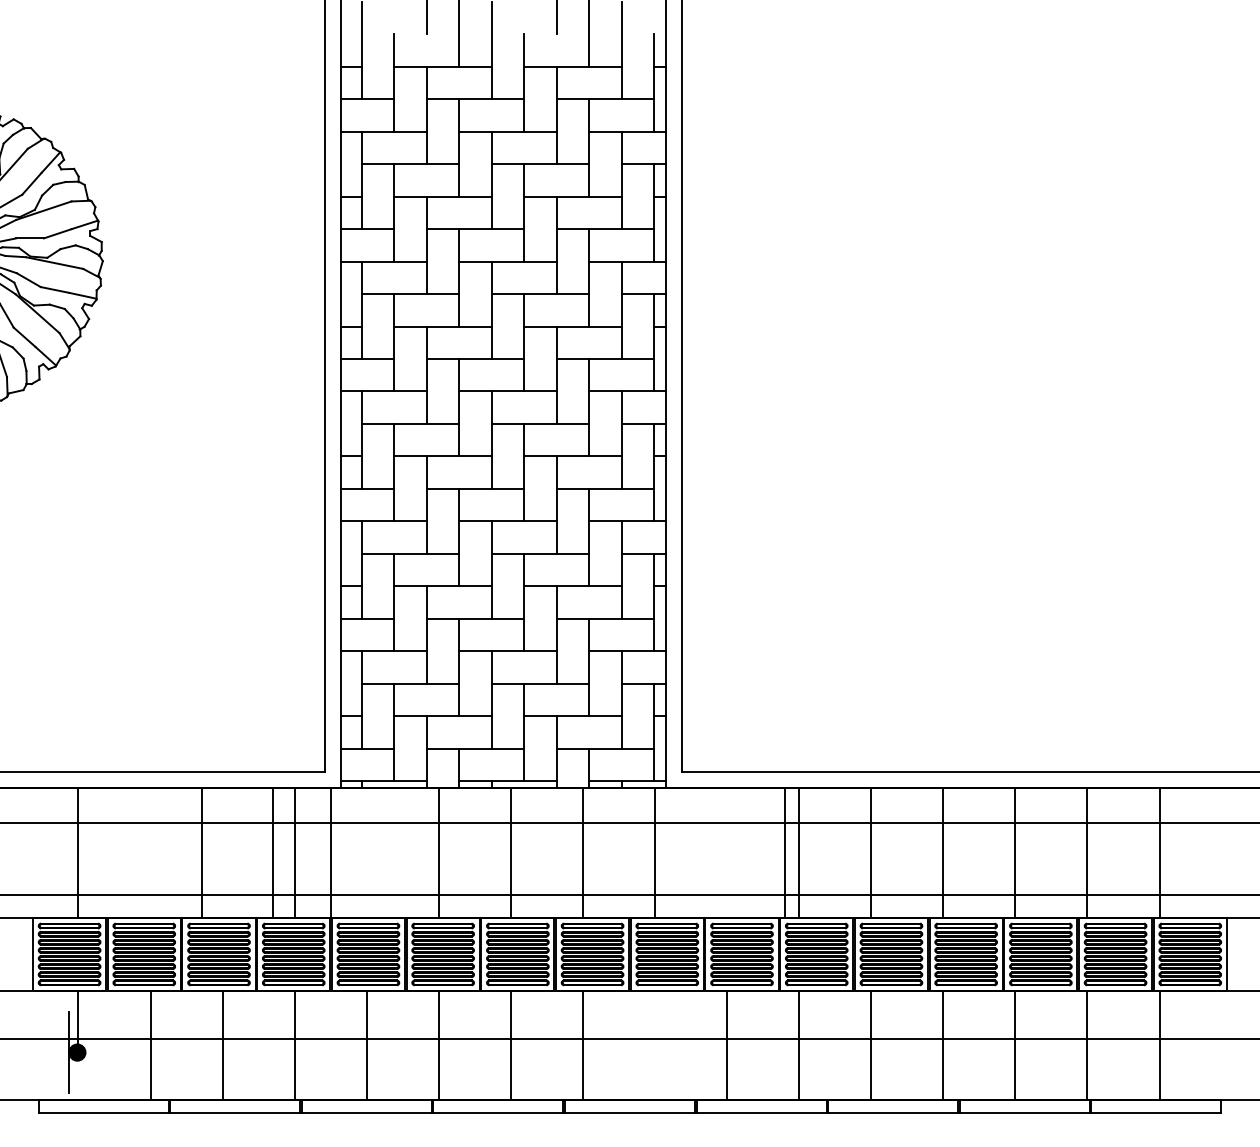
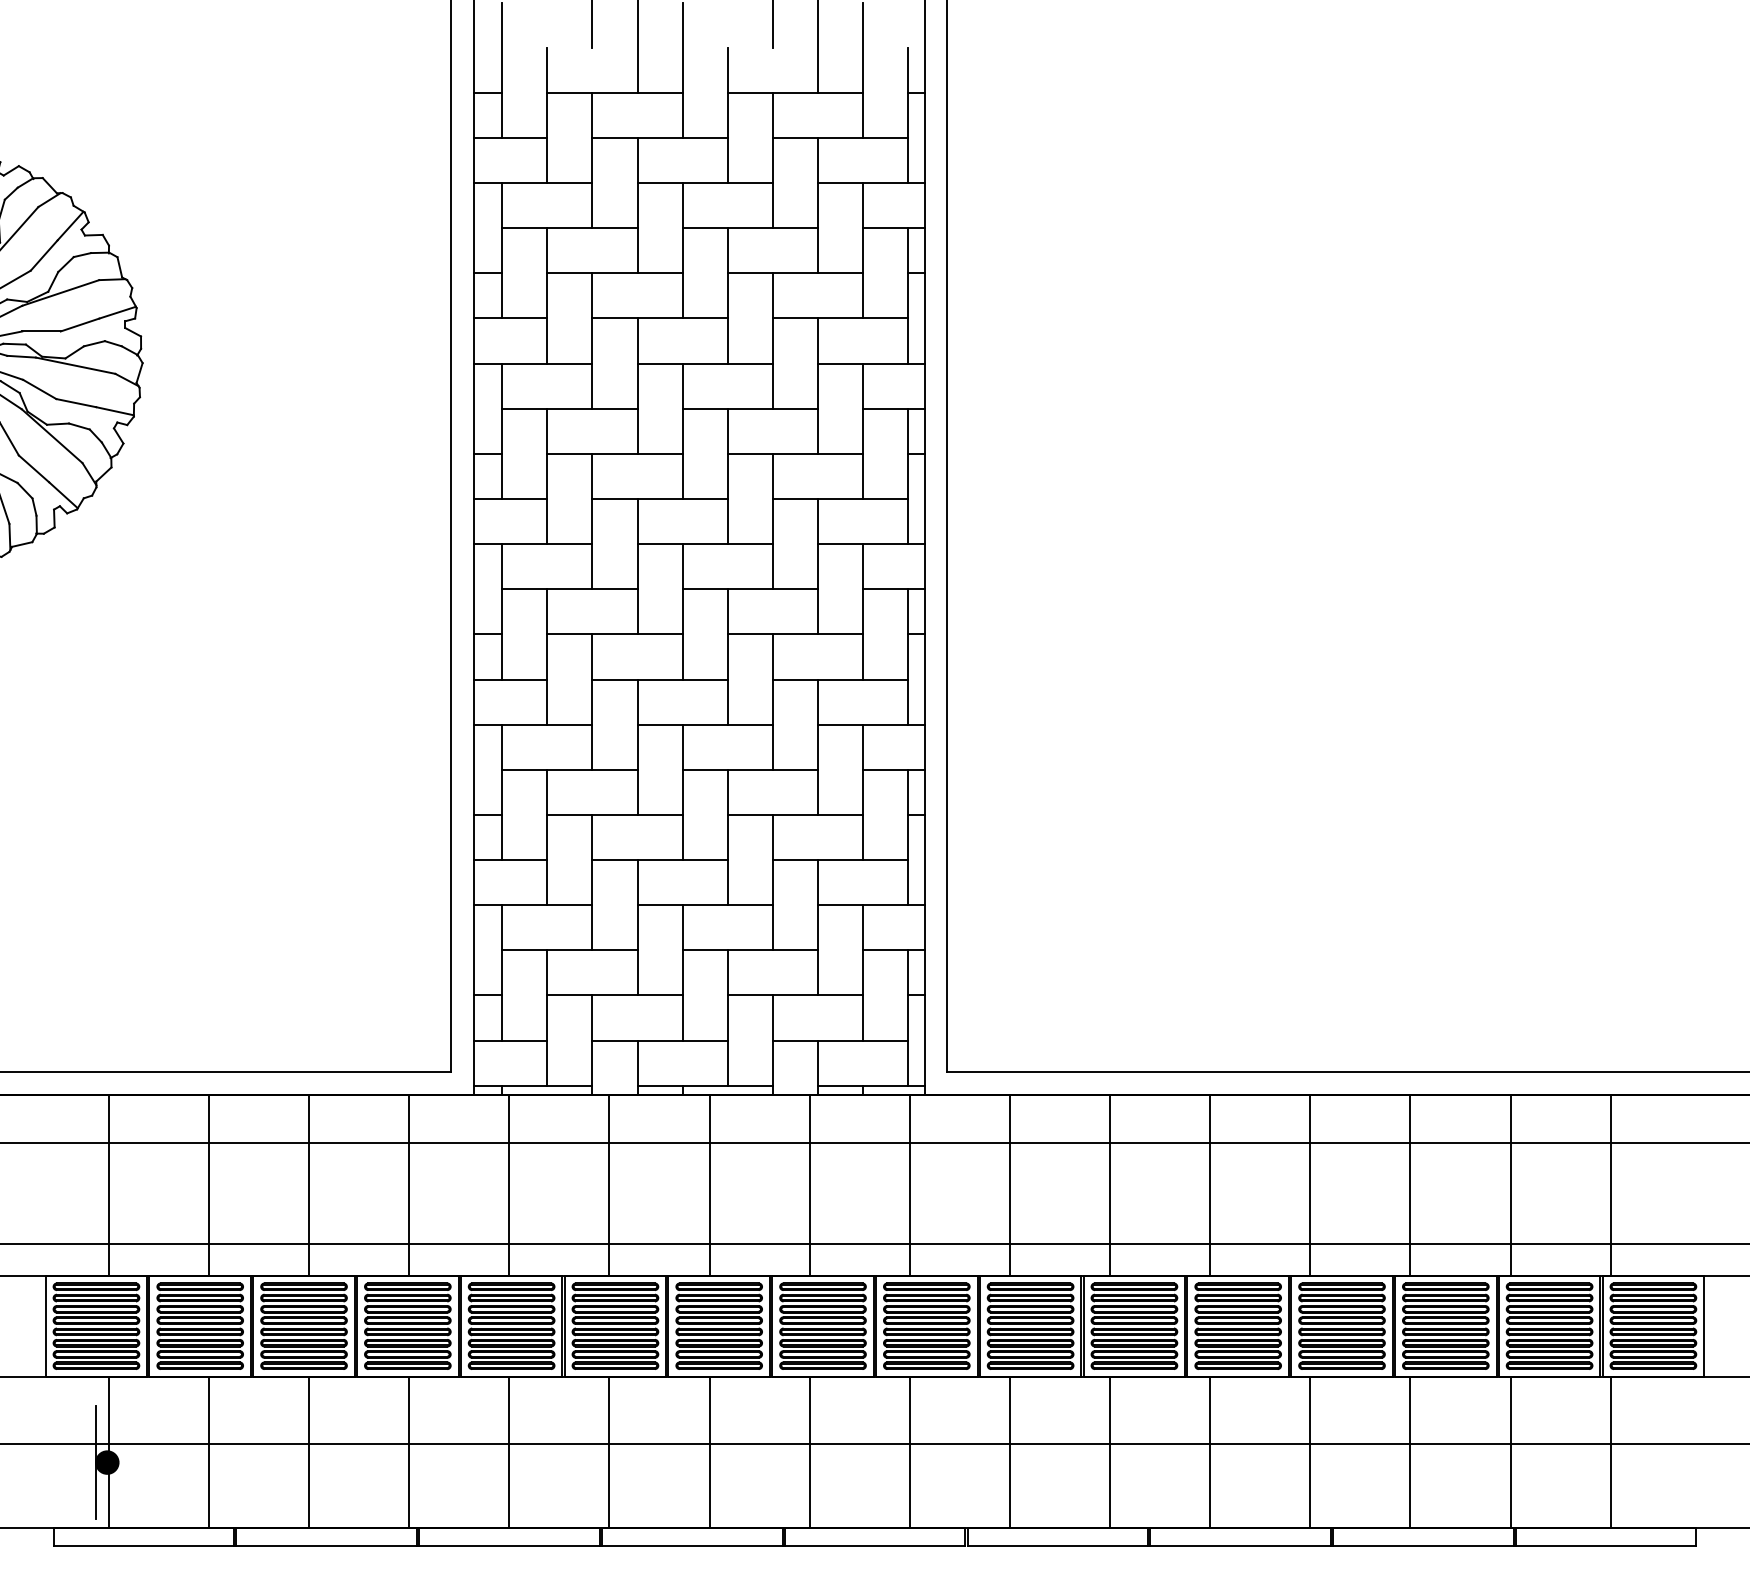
line: (202, 852) -> (208, 1184), moved
line: (272, 852) -> (308, 1184), moved
line: (330, 852) -> (509, 1184), moved
line: (784, 852) -> (1009, 1184), moved
line: (654, 1045) -> (909, 1452), added
line: (78, 1079) -> (108, 1500), added

